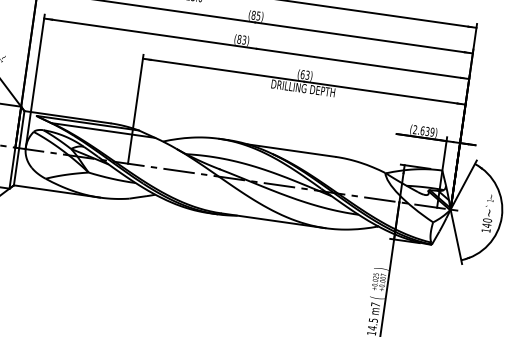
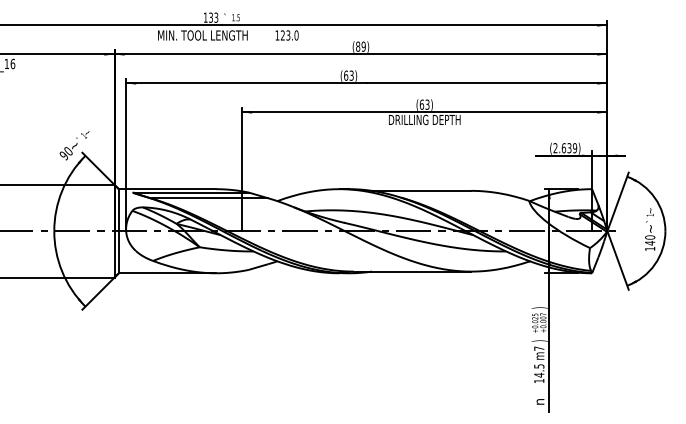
text: (258, 15) -> (363, 46), (85) -> (89)
text: (239, 39) -> (346, 75), (83) -> (63)
text: (376, 297) -> (539, 340), ( -> )

